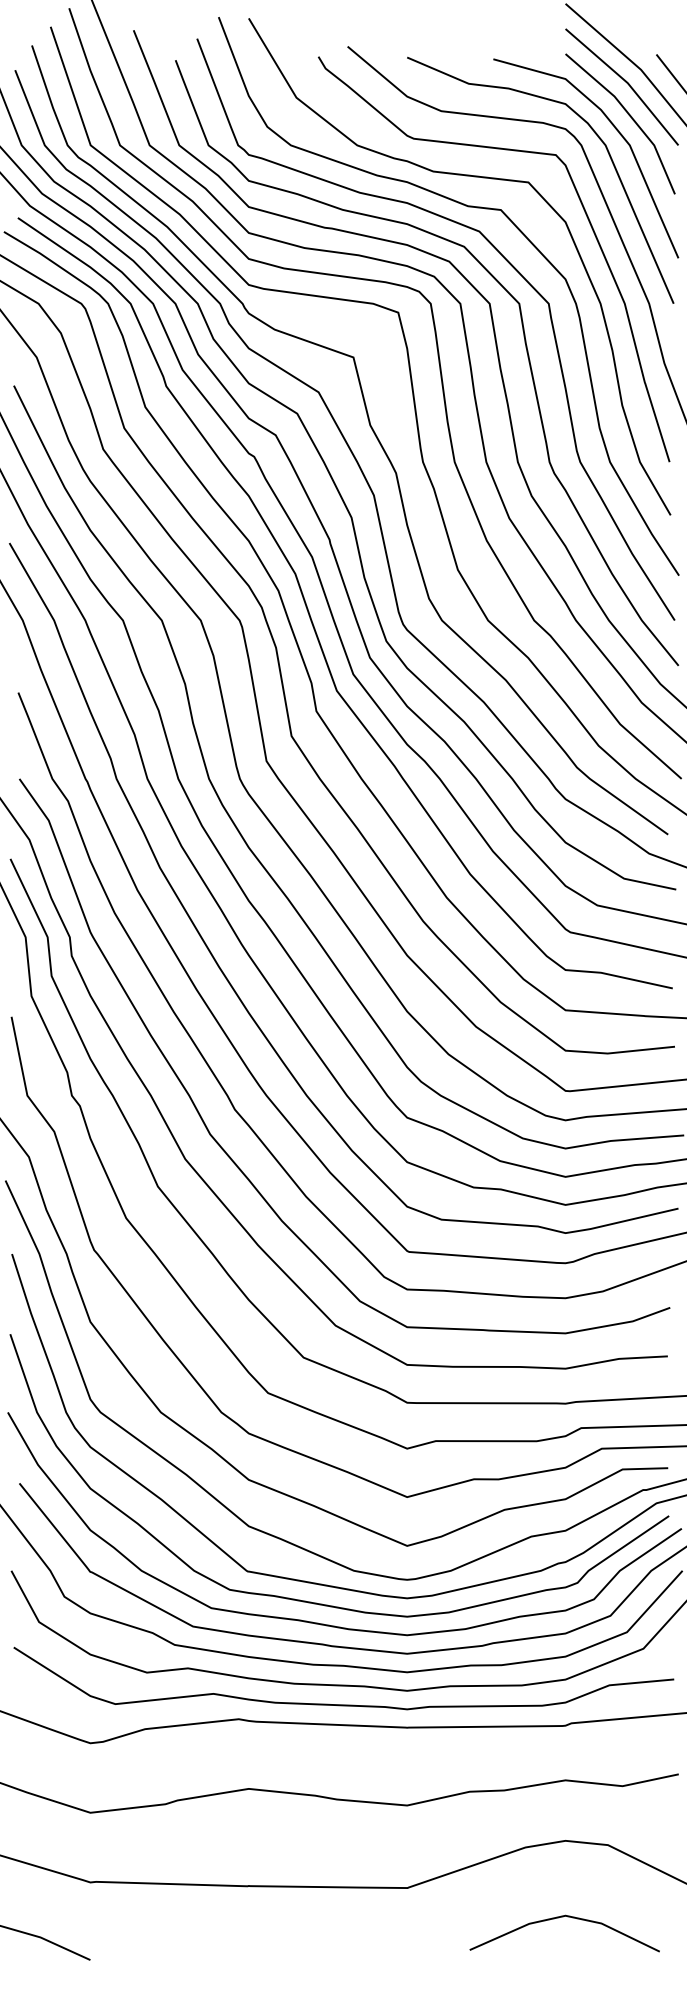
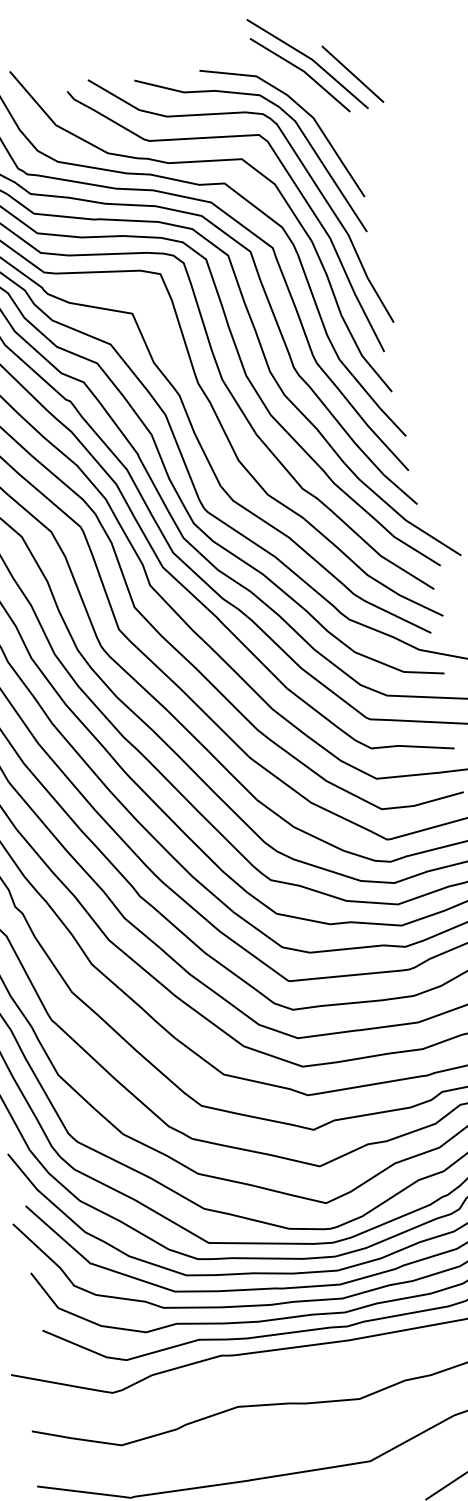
line: (628, 115) -> (308, 95), removed

